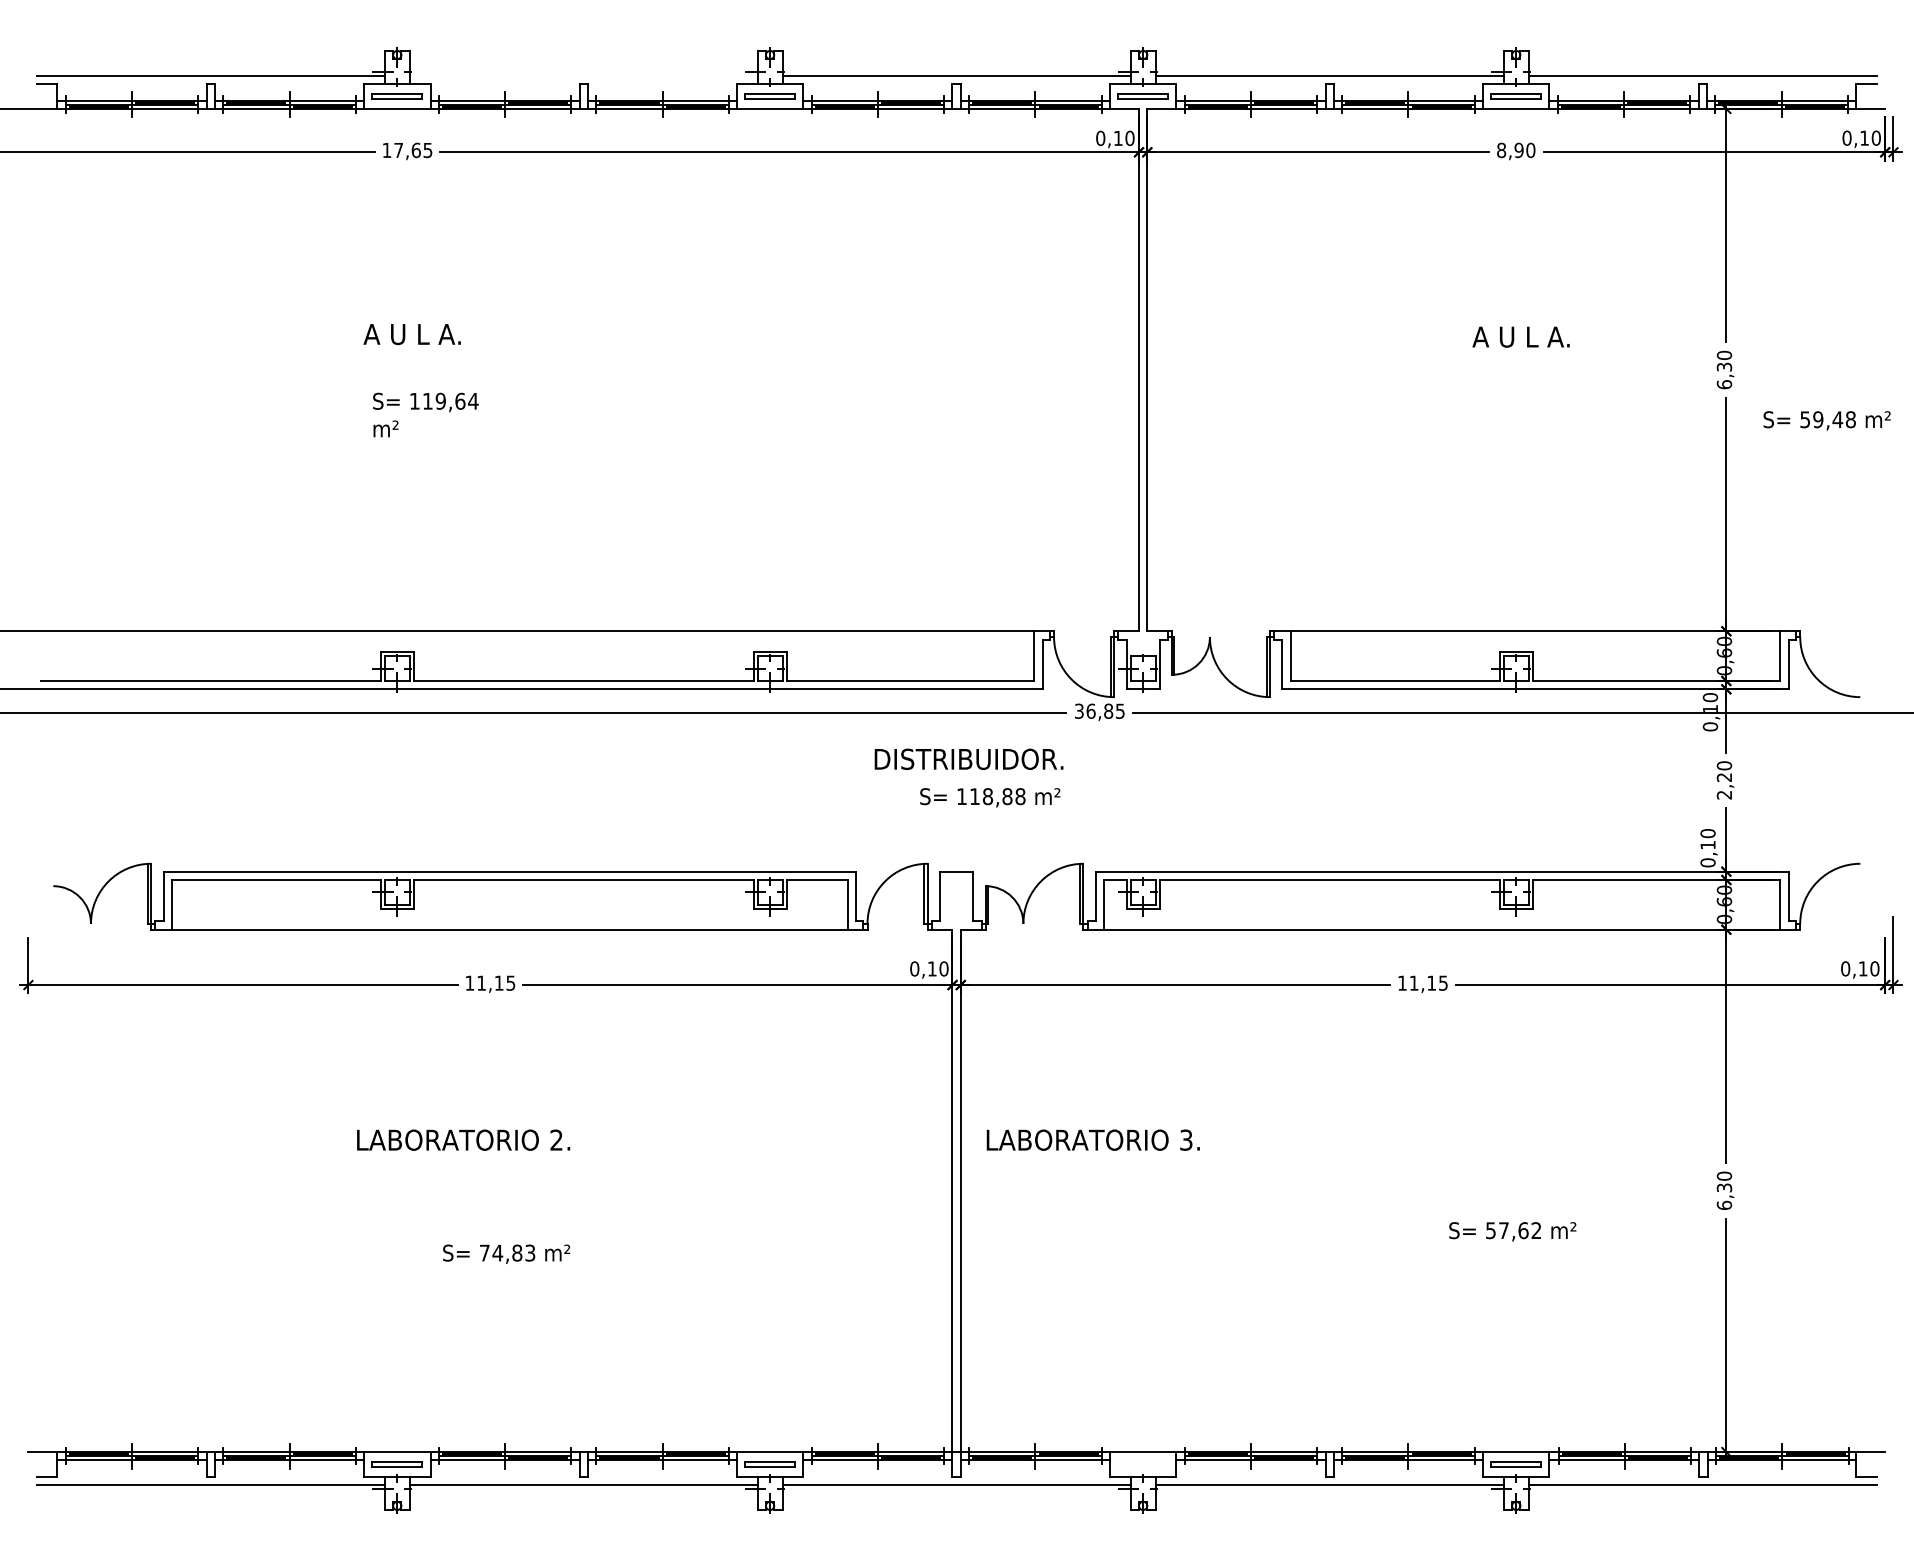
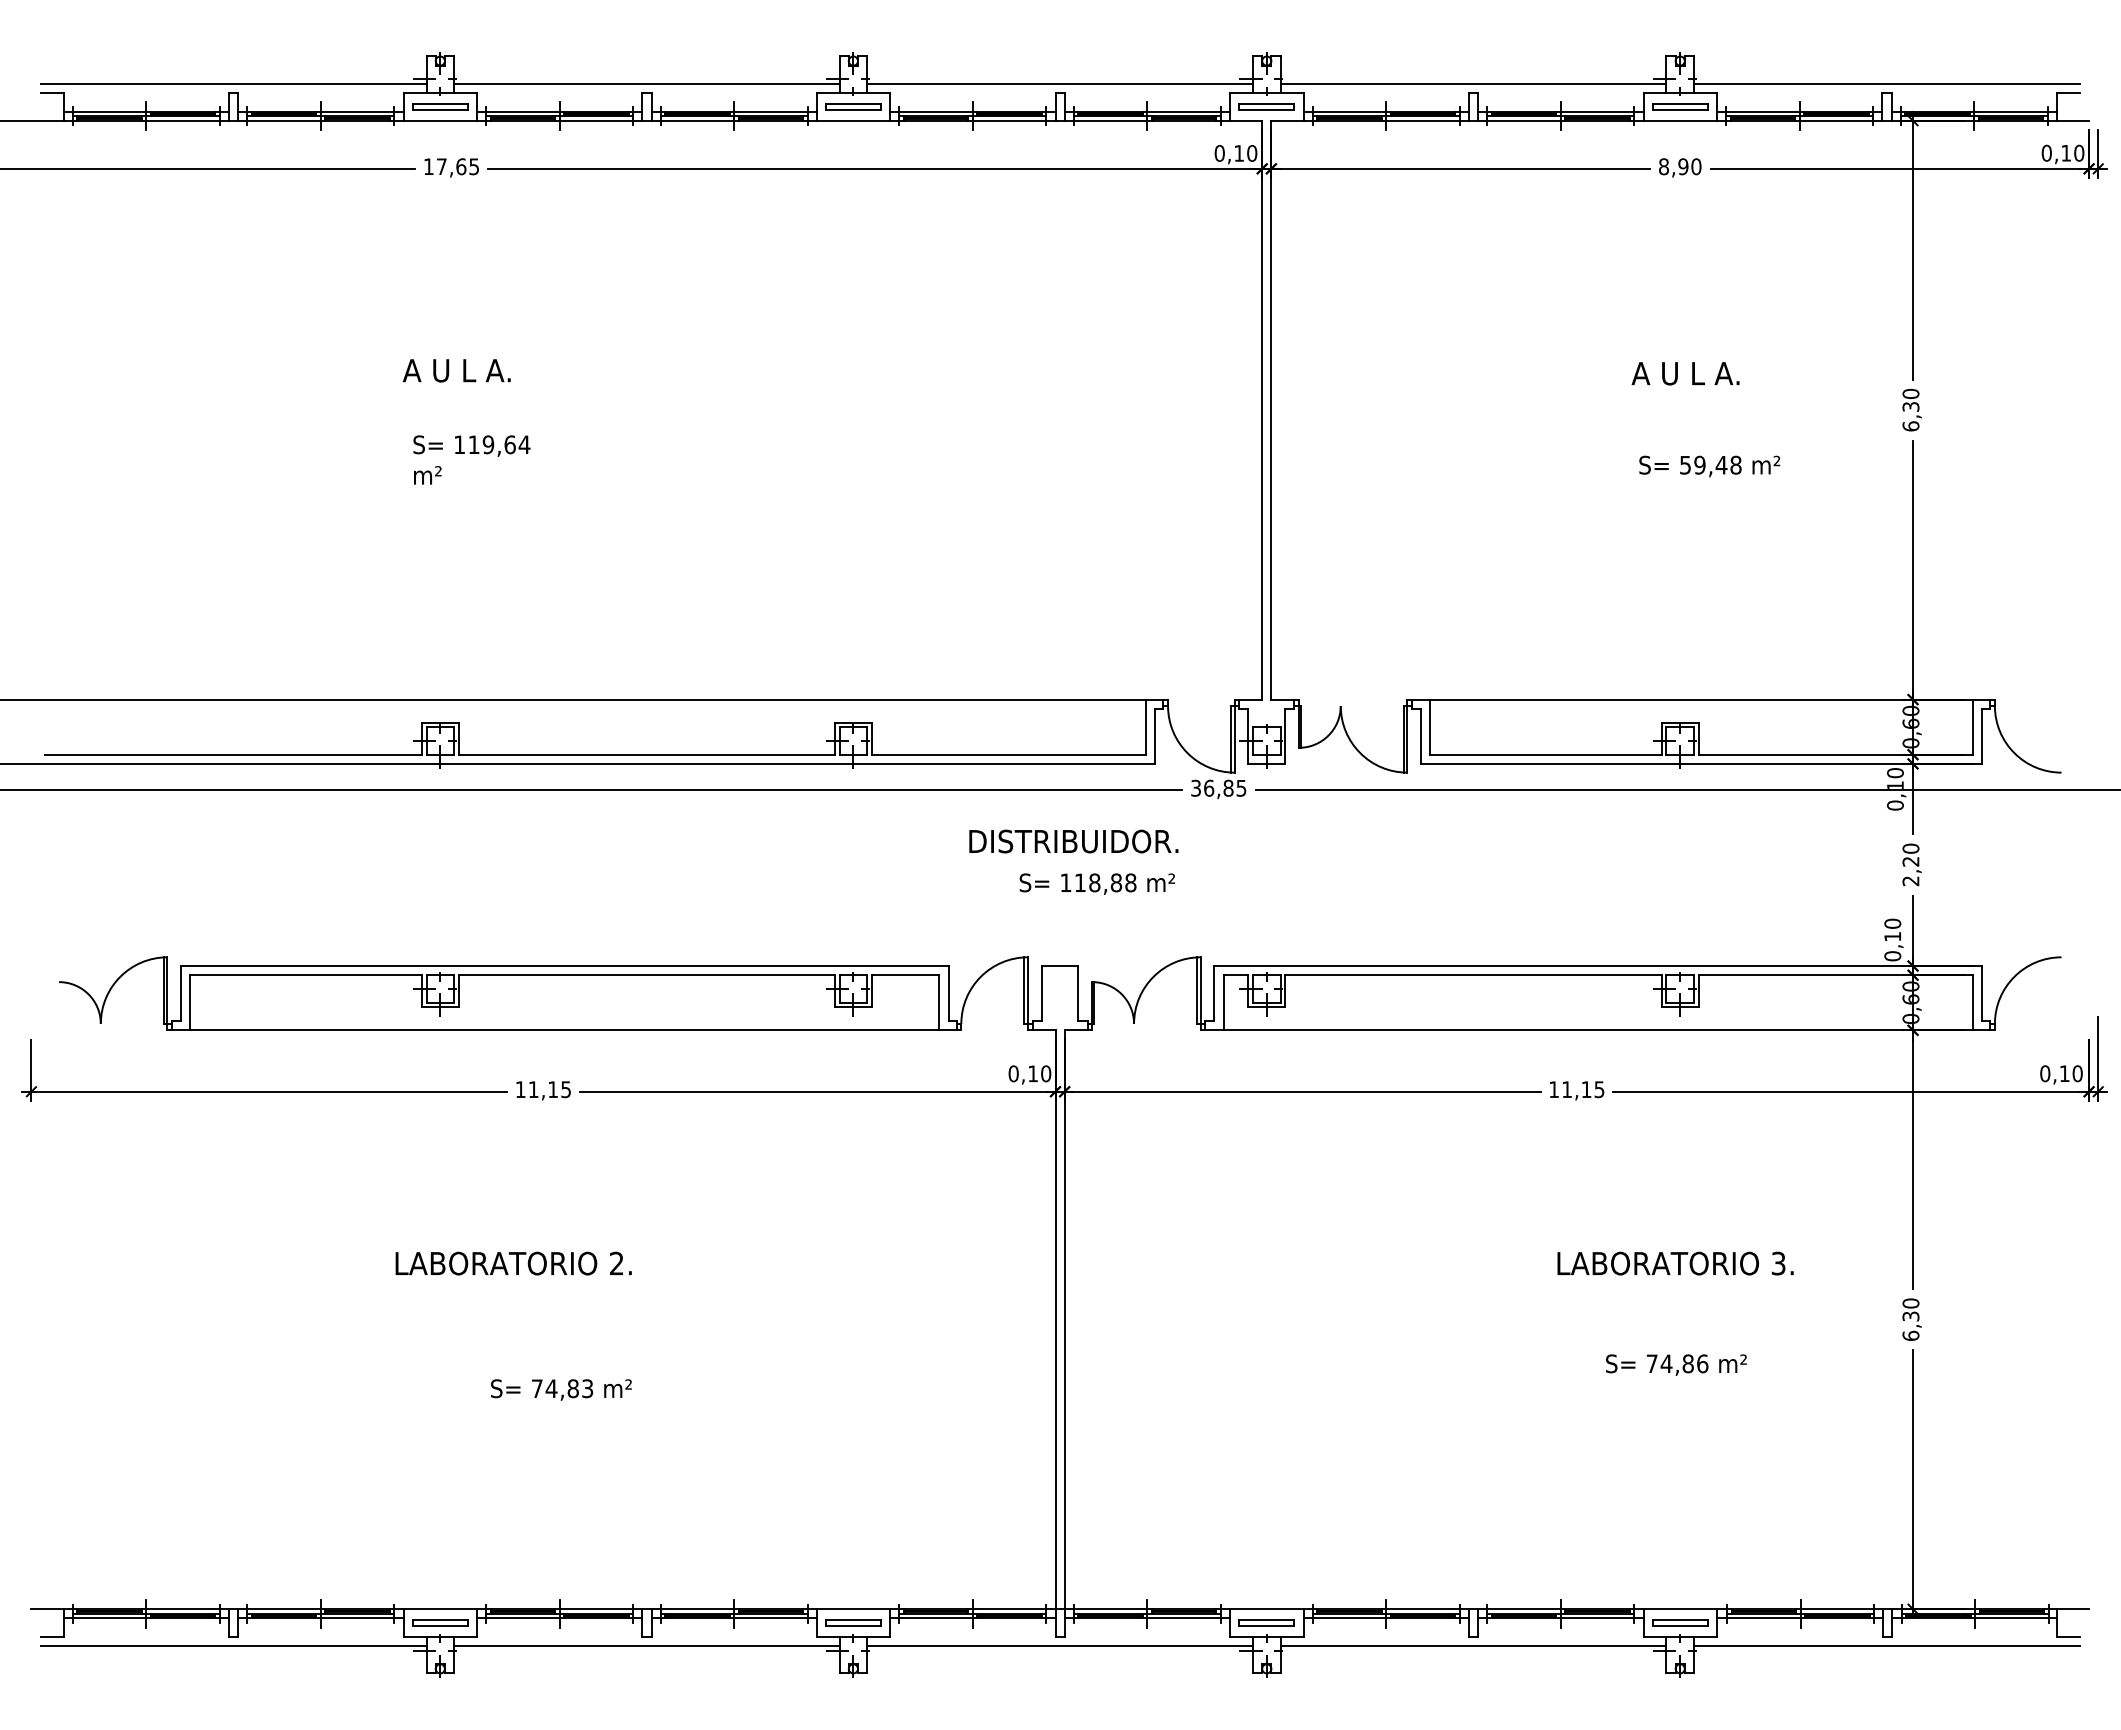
line: (583, 76) -> (646, 84), added
text: (1826, 420) -> (1709, 466), moved
text: (1093, 1140) -> (1675, 1263), moved
text: (1513, 1230) -> (1677, 1363), 57,62 -> 74,86
part: (1142, 1464) -> (1266, 1622), added

